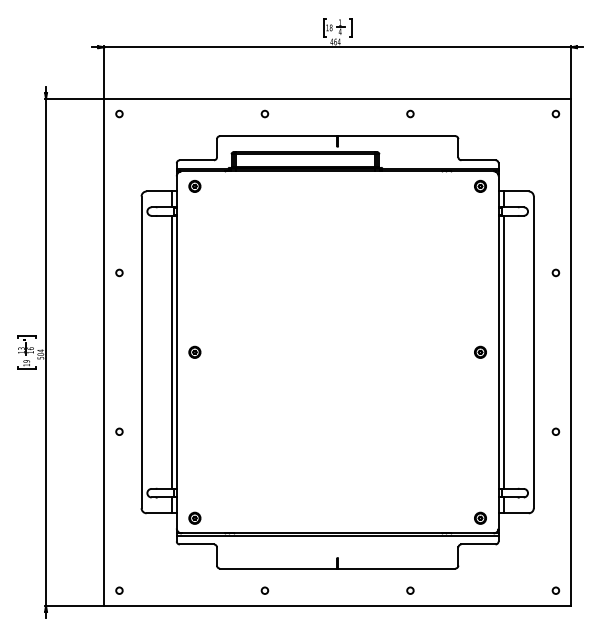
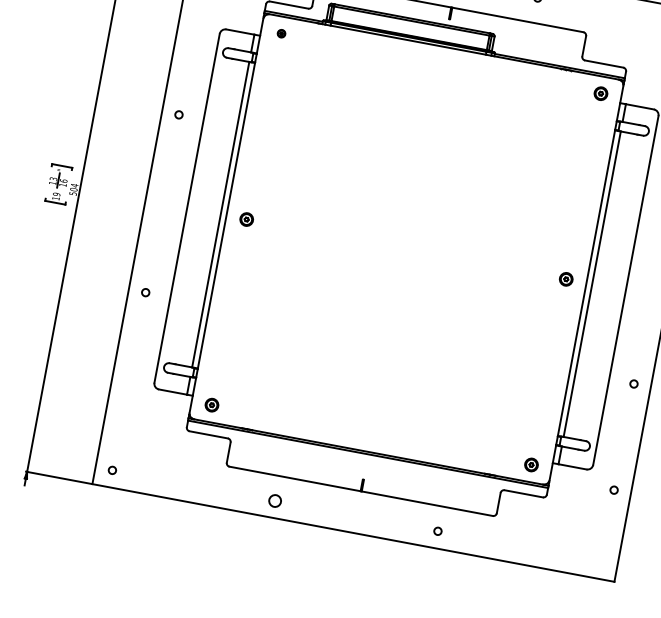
part: (194, 185) -> (281, 32), size x0.6
circle: (264, 590) -> (274, 500), size x1.6
circle: (555, 590) -> (613, 489), moved

